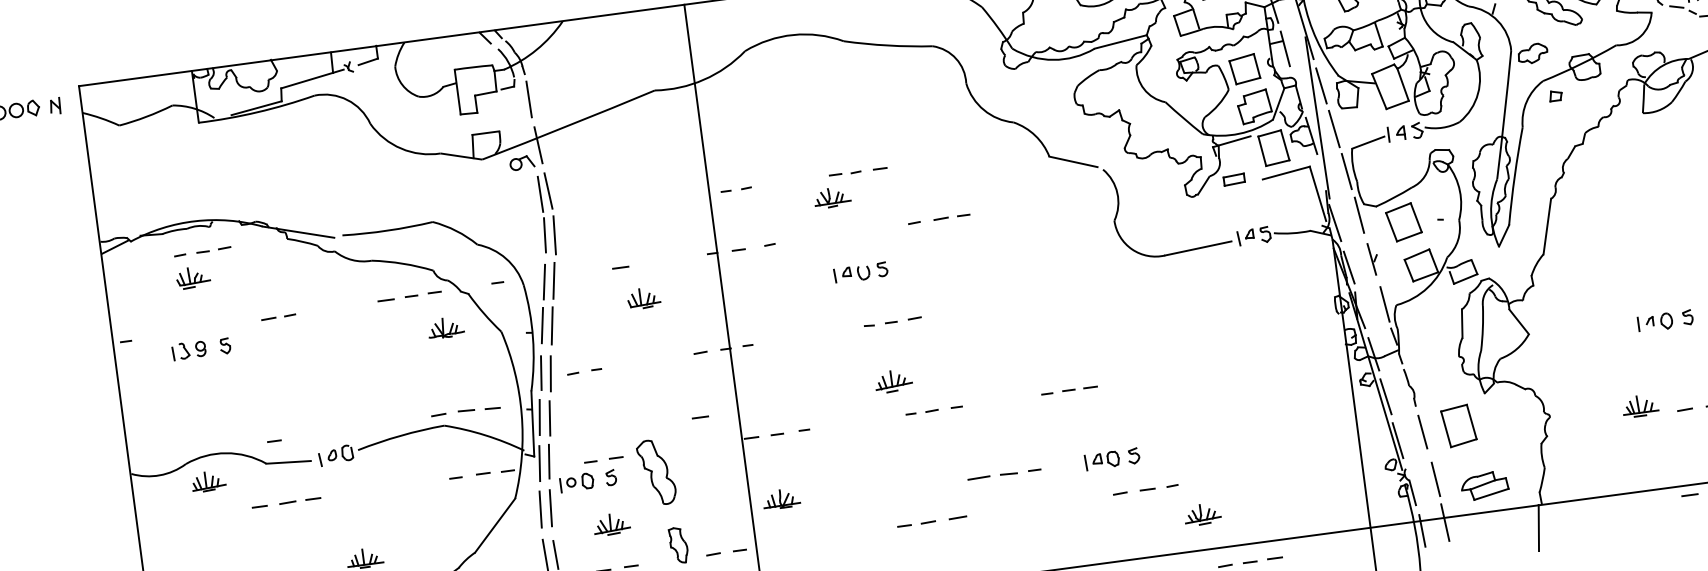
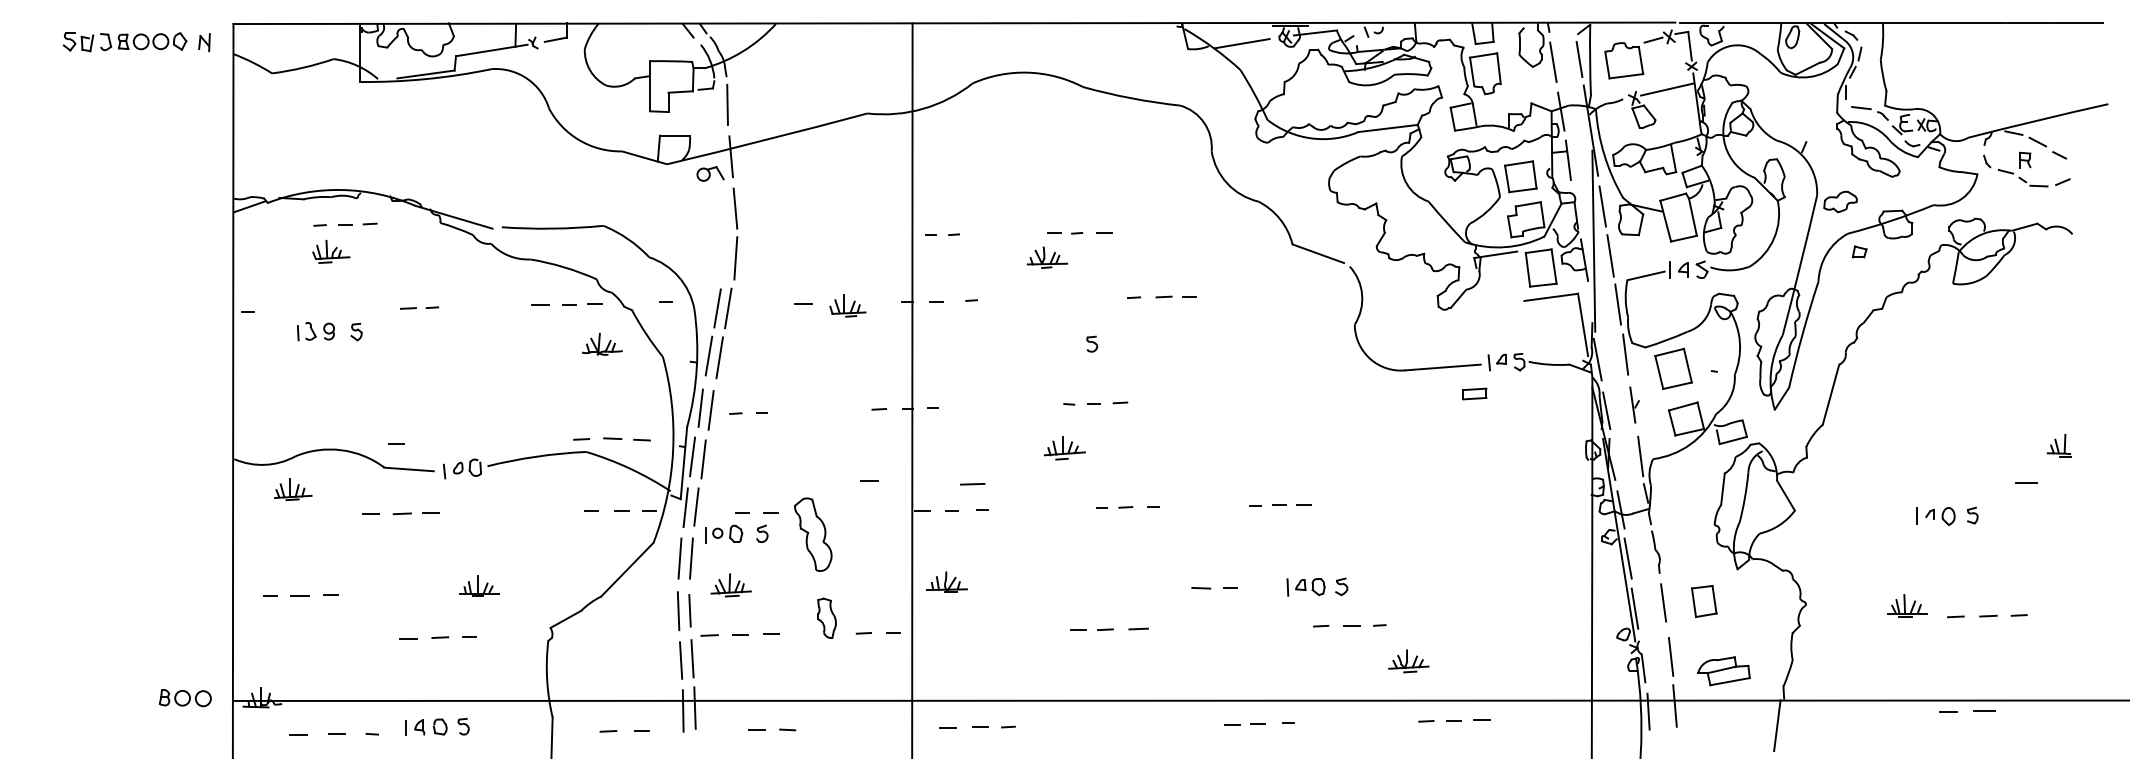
part: (1233, 179) -> (1474, 393), moved
line: (539, 193) -> (725, 210), removed
line: (544, 234) -> (724, 256), removed
part: (851, 273) -> (1057, 344), removed
part: (643, 297) -> (847, 305), moved
part: (893, 381) -> (1064, 448), moved
part: (1458, 426) -> (1703, 601), size x0.7
line: (978, 478) -> (972, 484), moved
part: (208, 481) -> (293, 489), moved
part: (611, 524) -> (730, 585), moved

